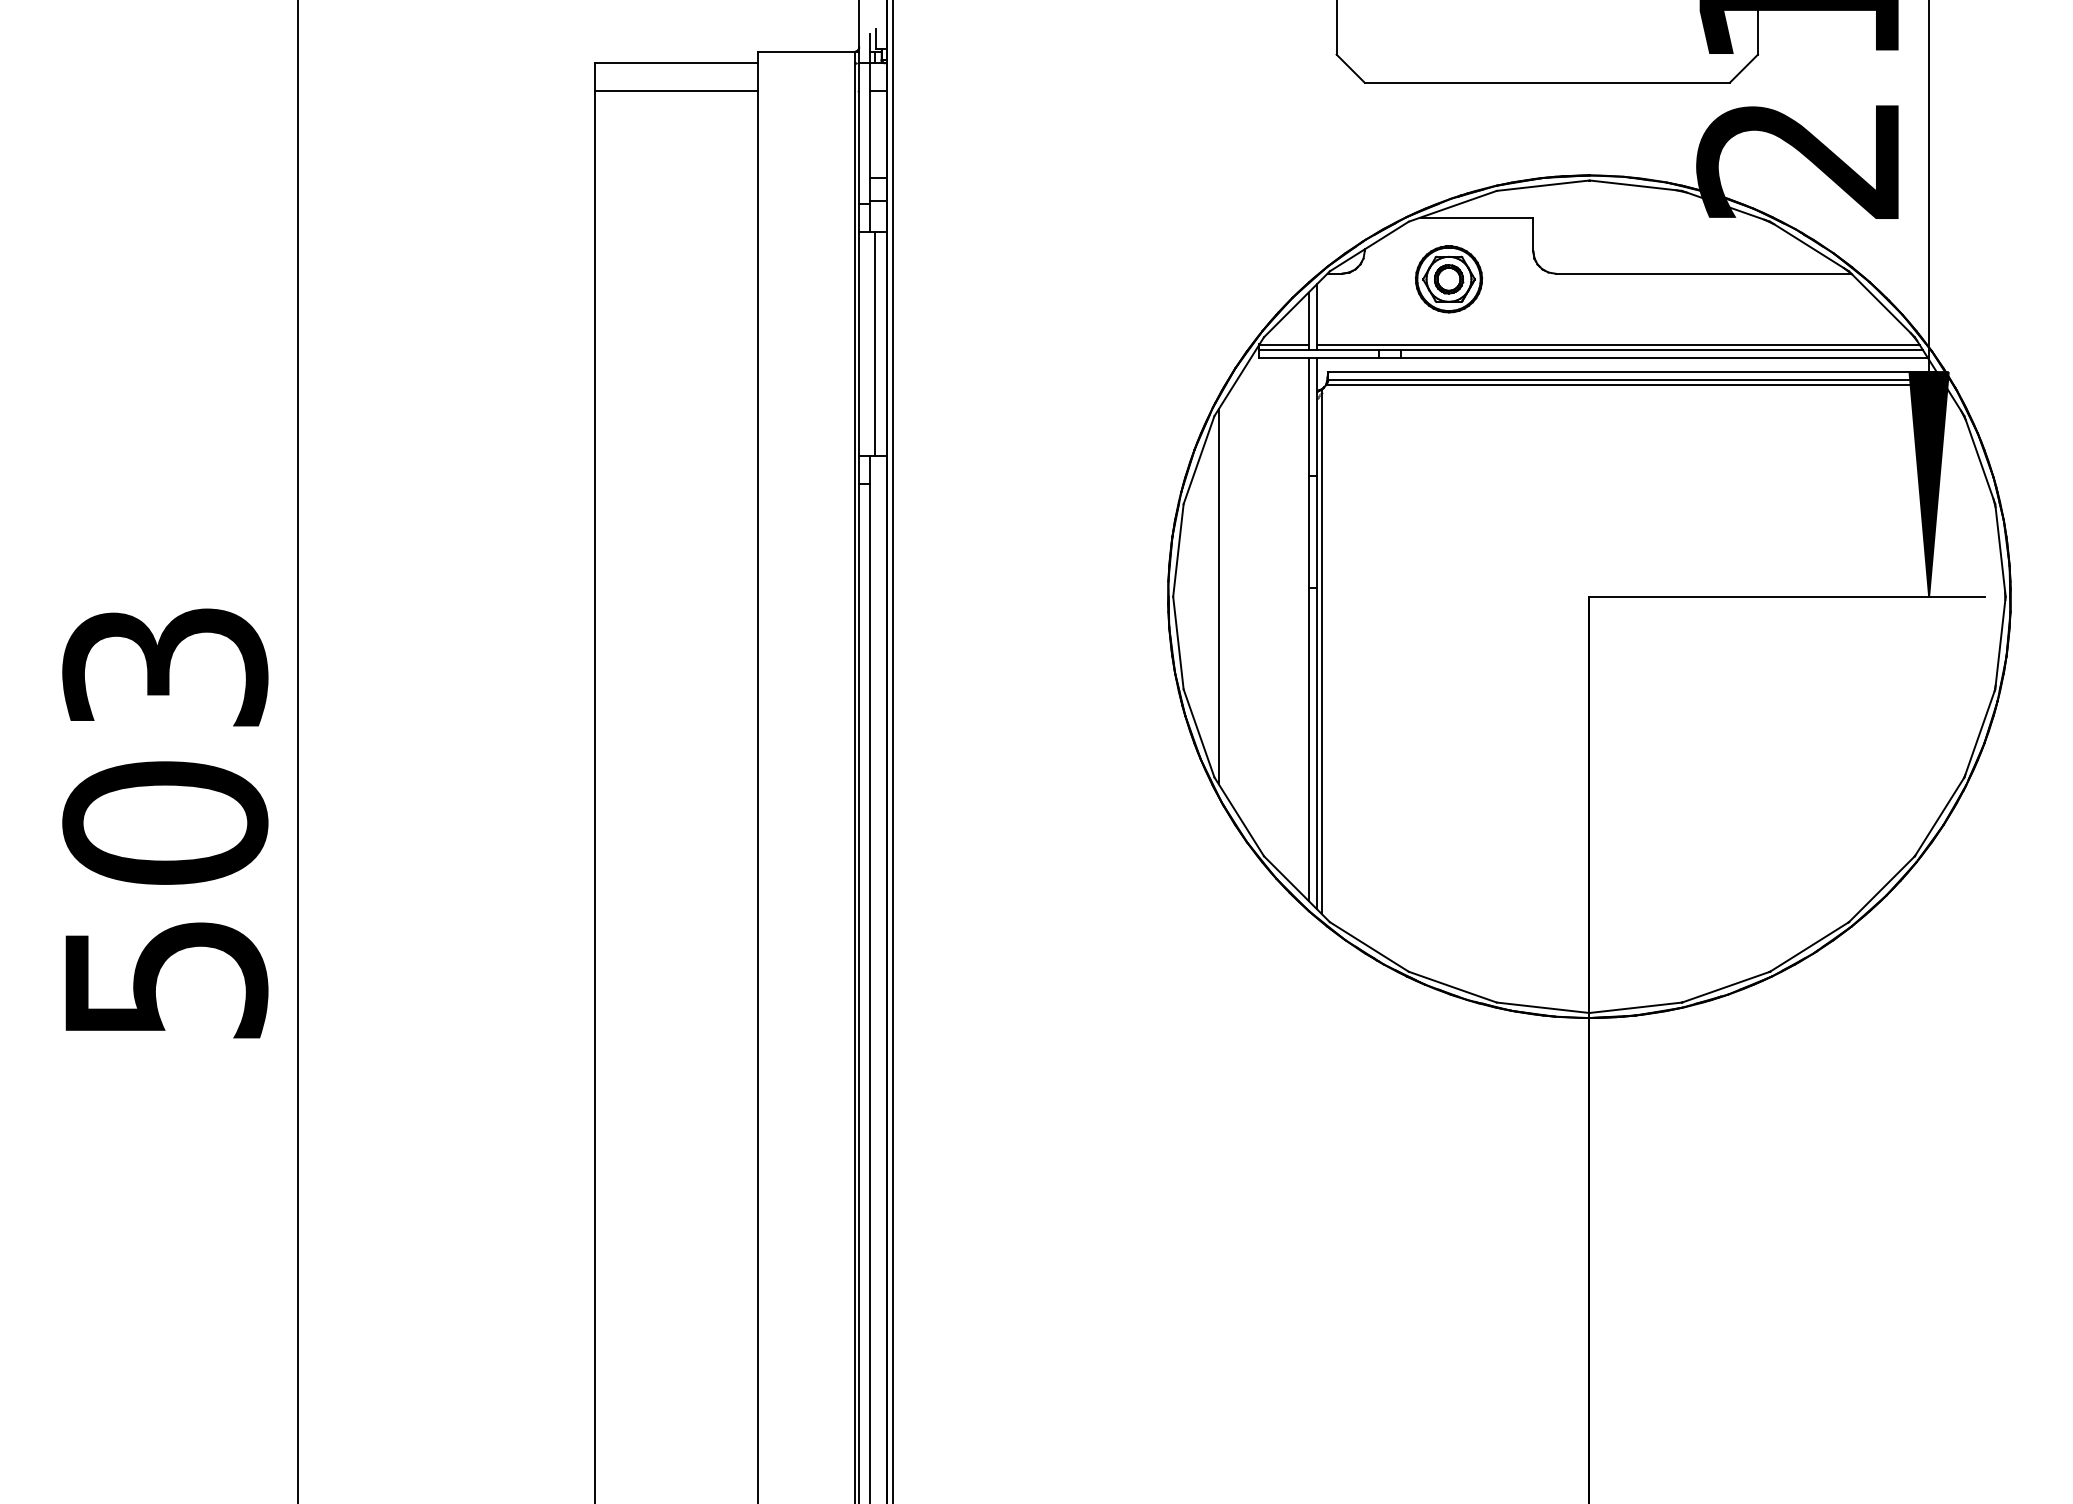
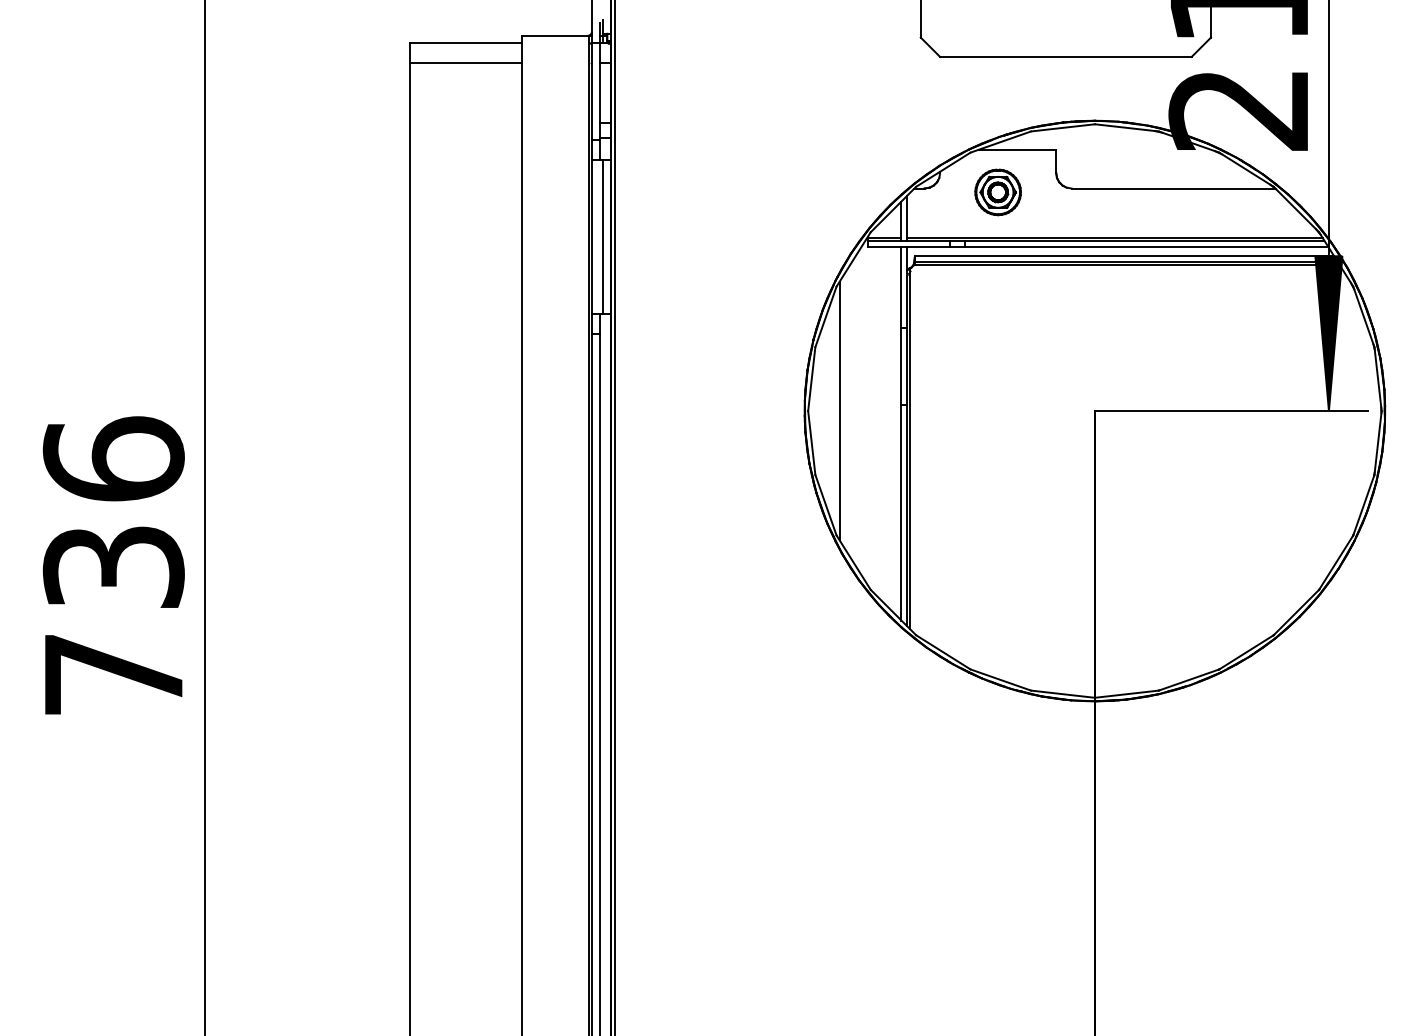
text: (164, 820) -> (113, 565), 503 -> 736

